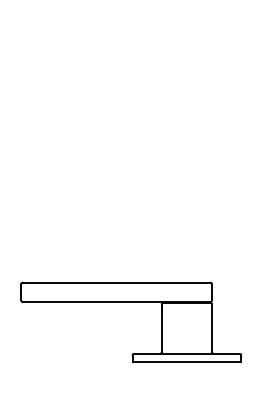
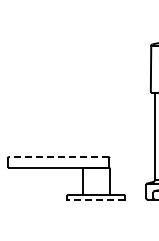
line: (116, 283) -> (58, 157), solid -> dashed
line: (187, 362) -> (96, 199), solid -> dashed

